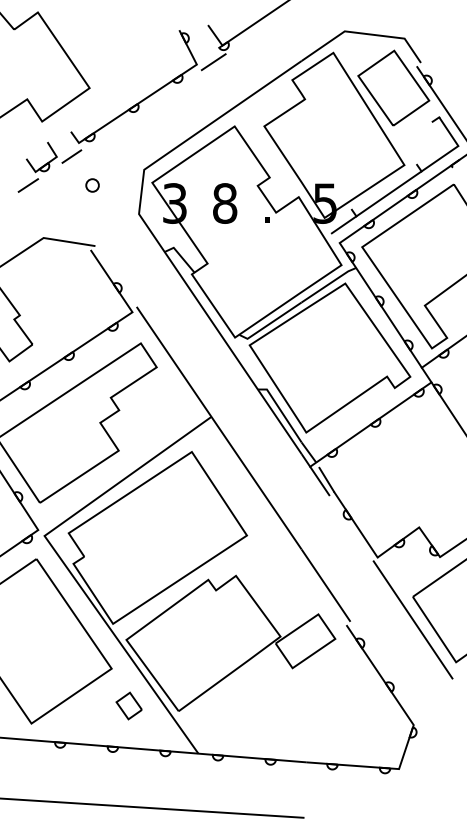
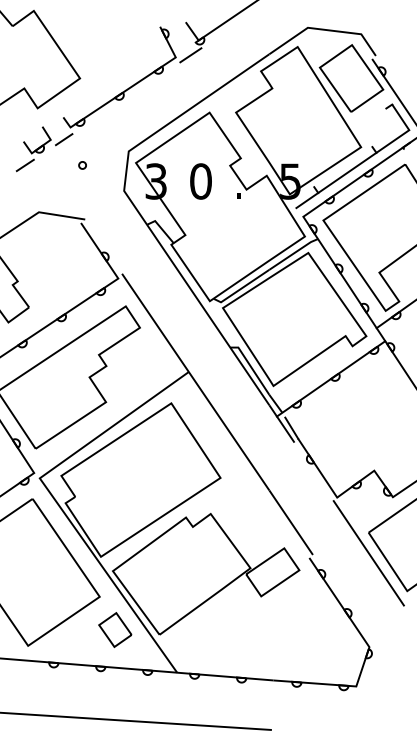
circle: (92, 185) -> (82, 165), size x0.62
text: (224, 203) -> (200, 181), 8 -> 0
part: (129, 706) -> (115, 630), size x1.43

